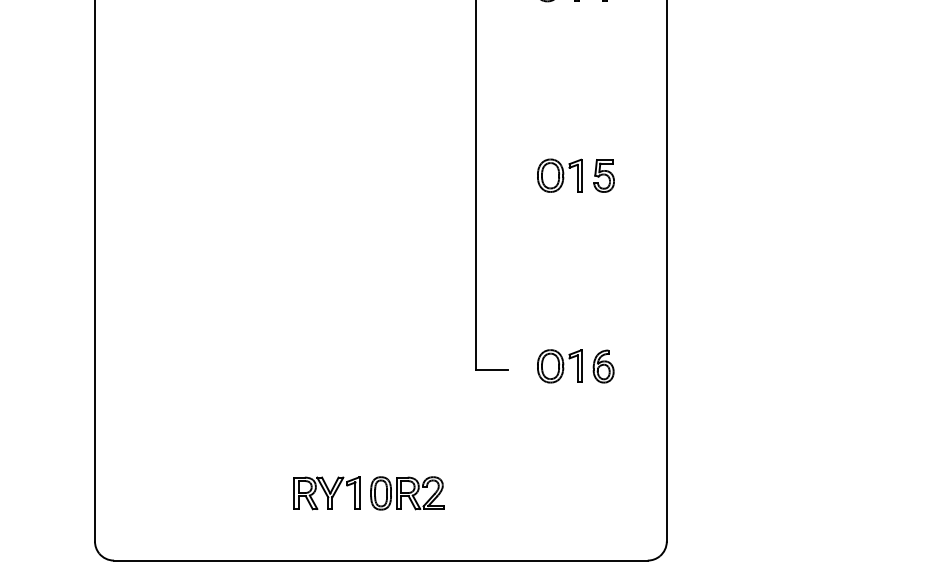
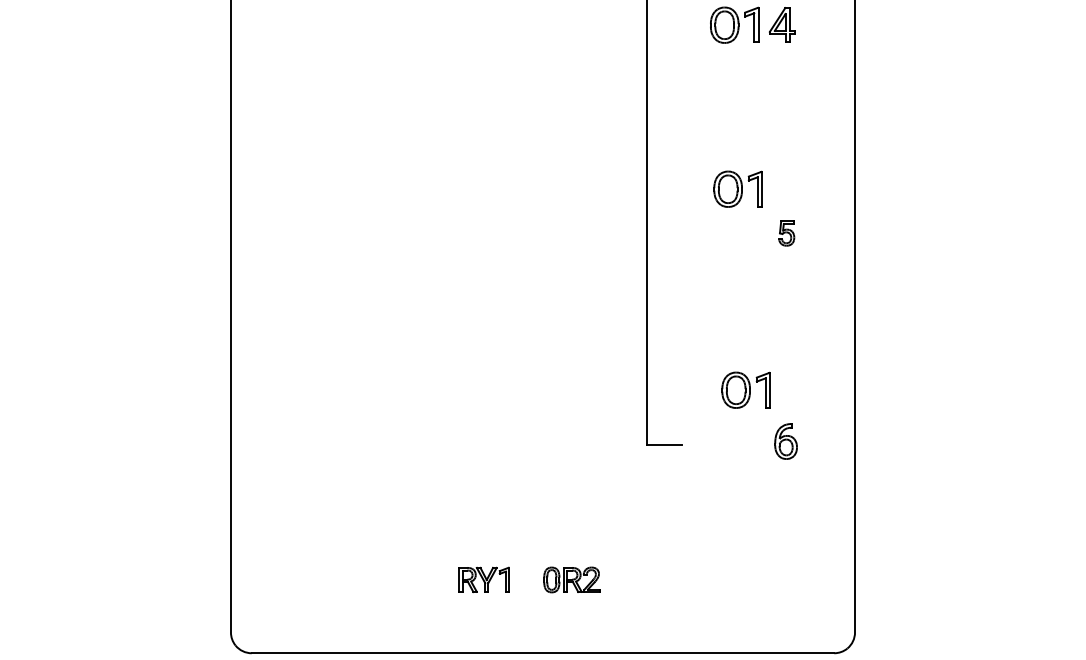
part: (559, 175) -> (737, 188), moved
part: (604, 175) -> (786, 233), size x0.7
part: (559, 365) -> (745, 389), moved
part: (327, 493) -> (484, 579), size x0.7
part: (407, 493) -> (571, 579), size x0.7

